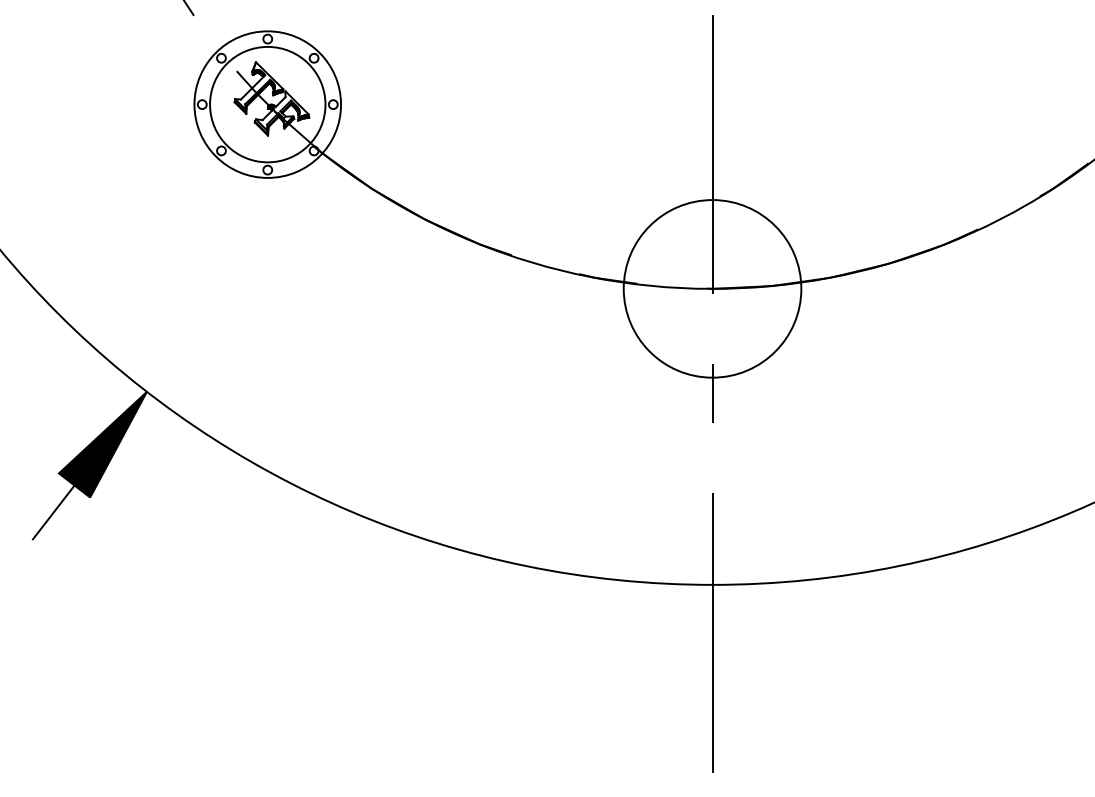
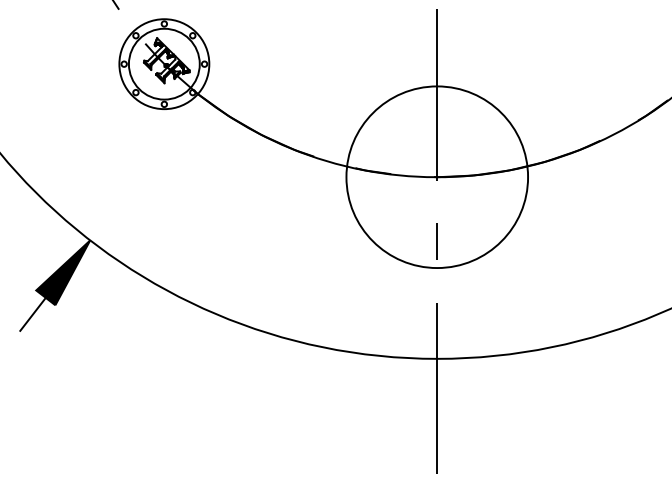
circle: (712, 289) -> (437, 177), size x1.67

